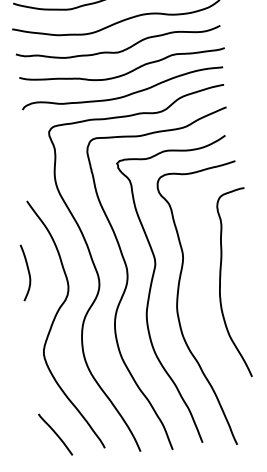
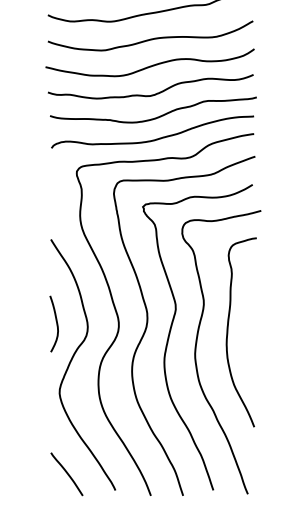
curve: (27, 270) -> (55, 321), moved
curve: (221, 283) -> (228, 332), moved

